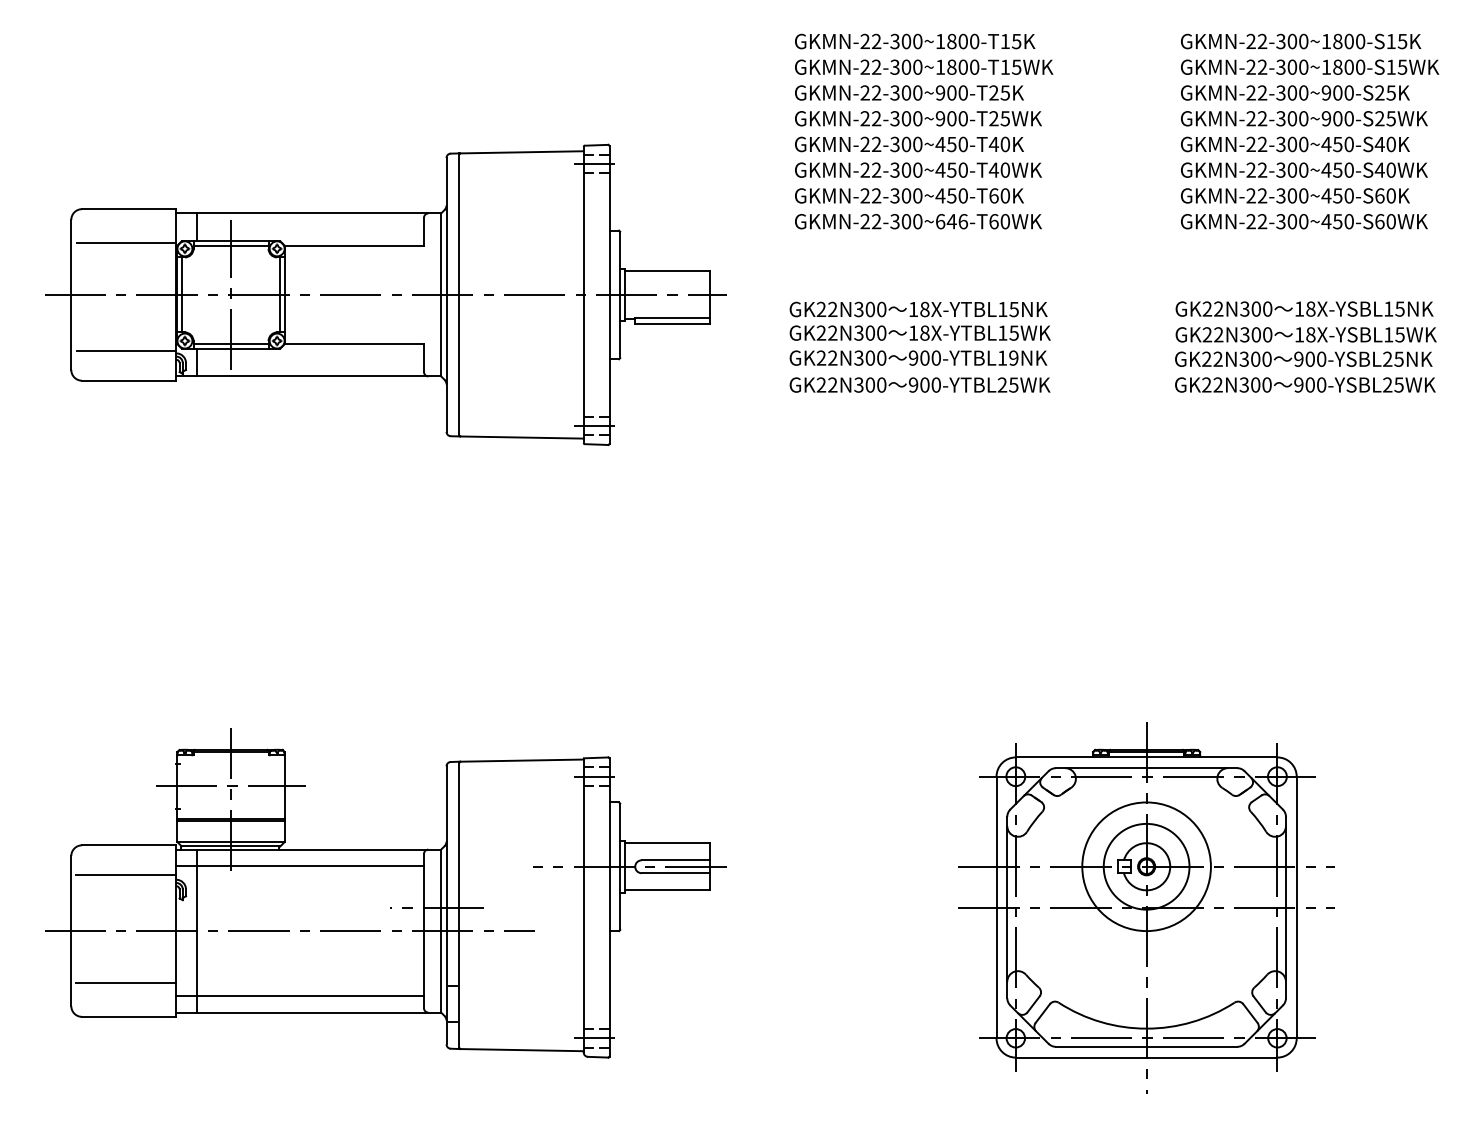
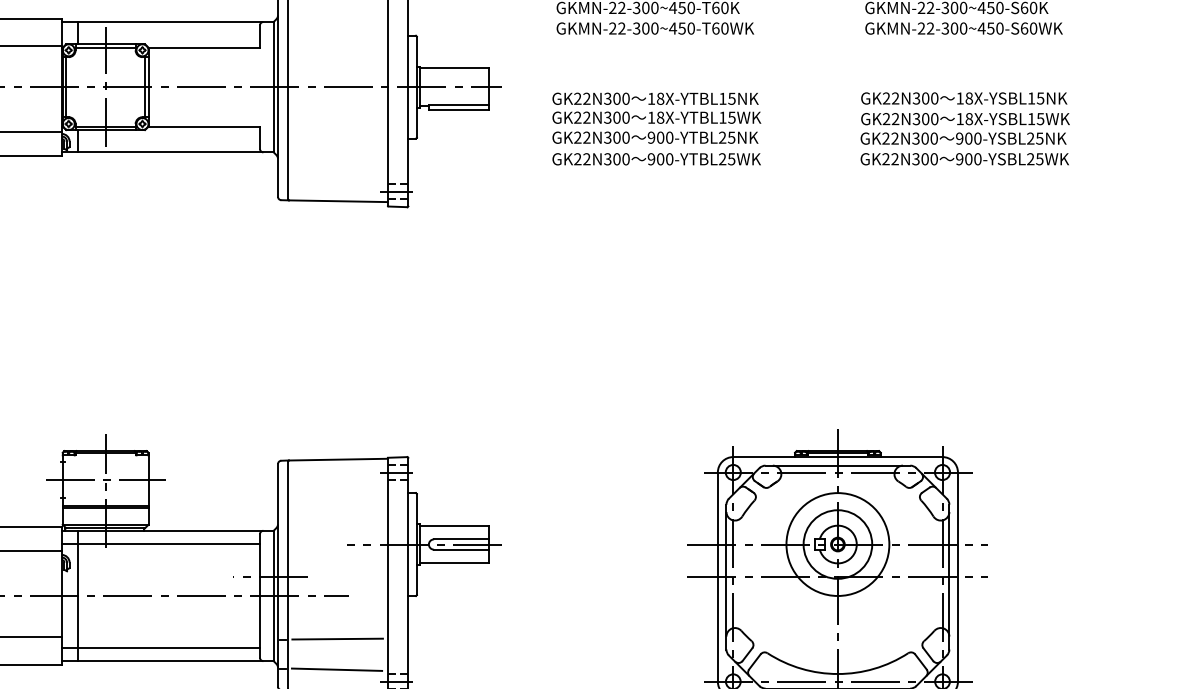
text: (951, 221) -> (681, 28), GKMN-22-300~646-T60WK -> GKMN-22-300~450-T60WK
text: (1007, 357) -> (726, 137), 900-YTBL19NK -> 900-YTBL25NK
line: (520, 984) -> (337, 638), added
line: (520, 1022) -> (337, 669), added

